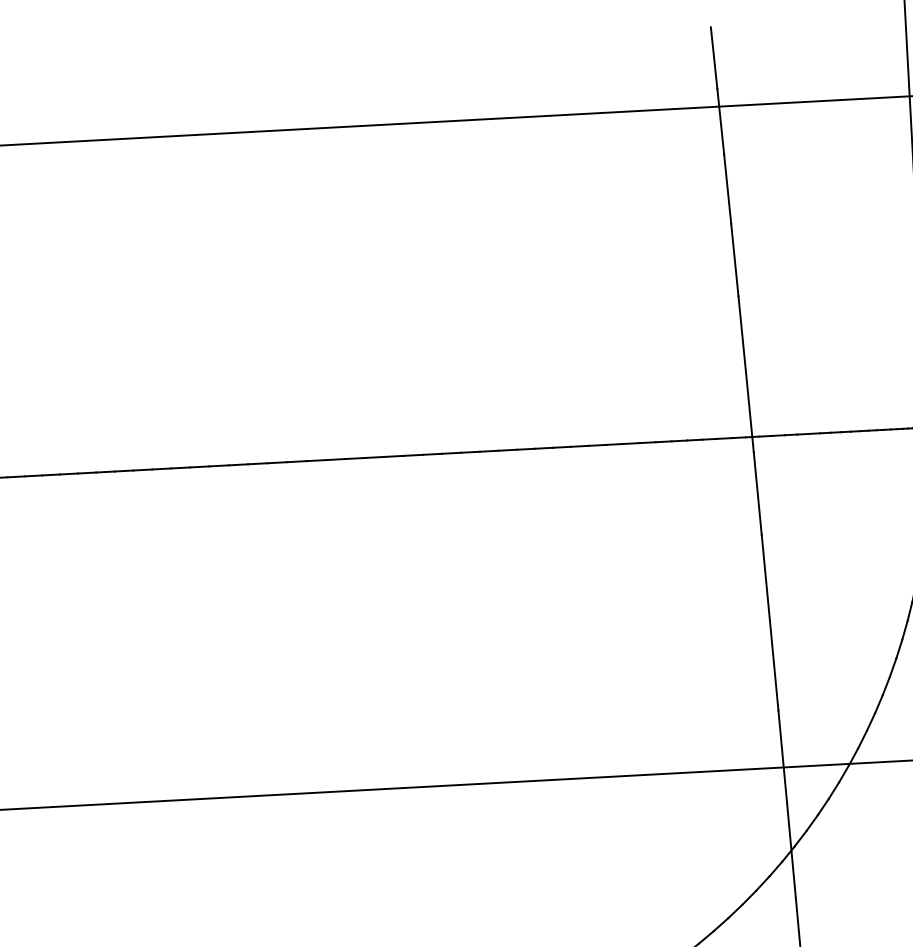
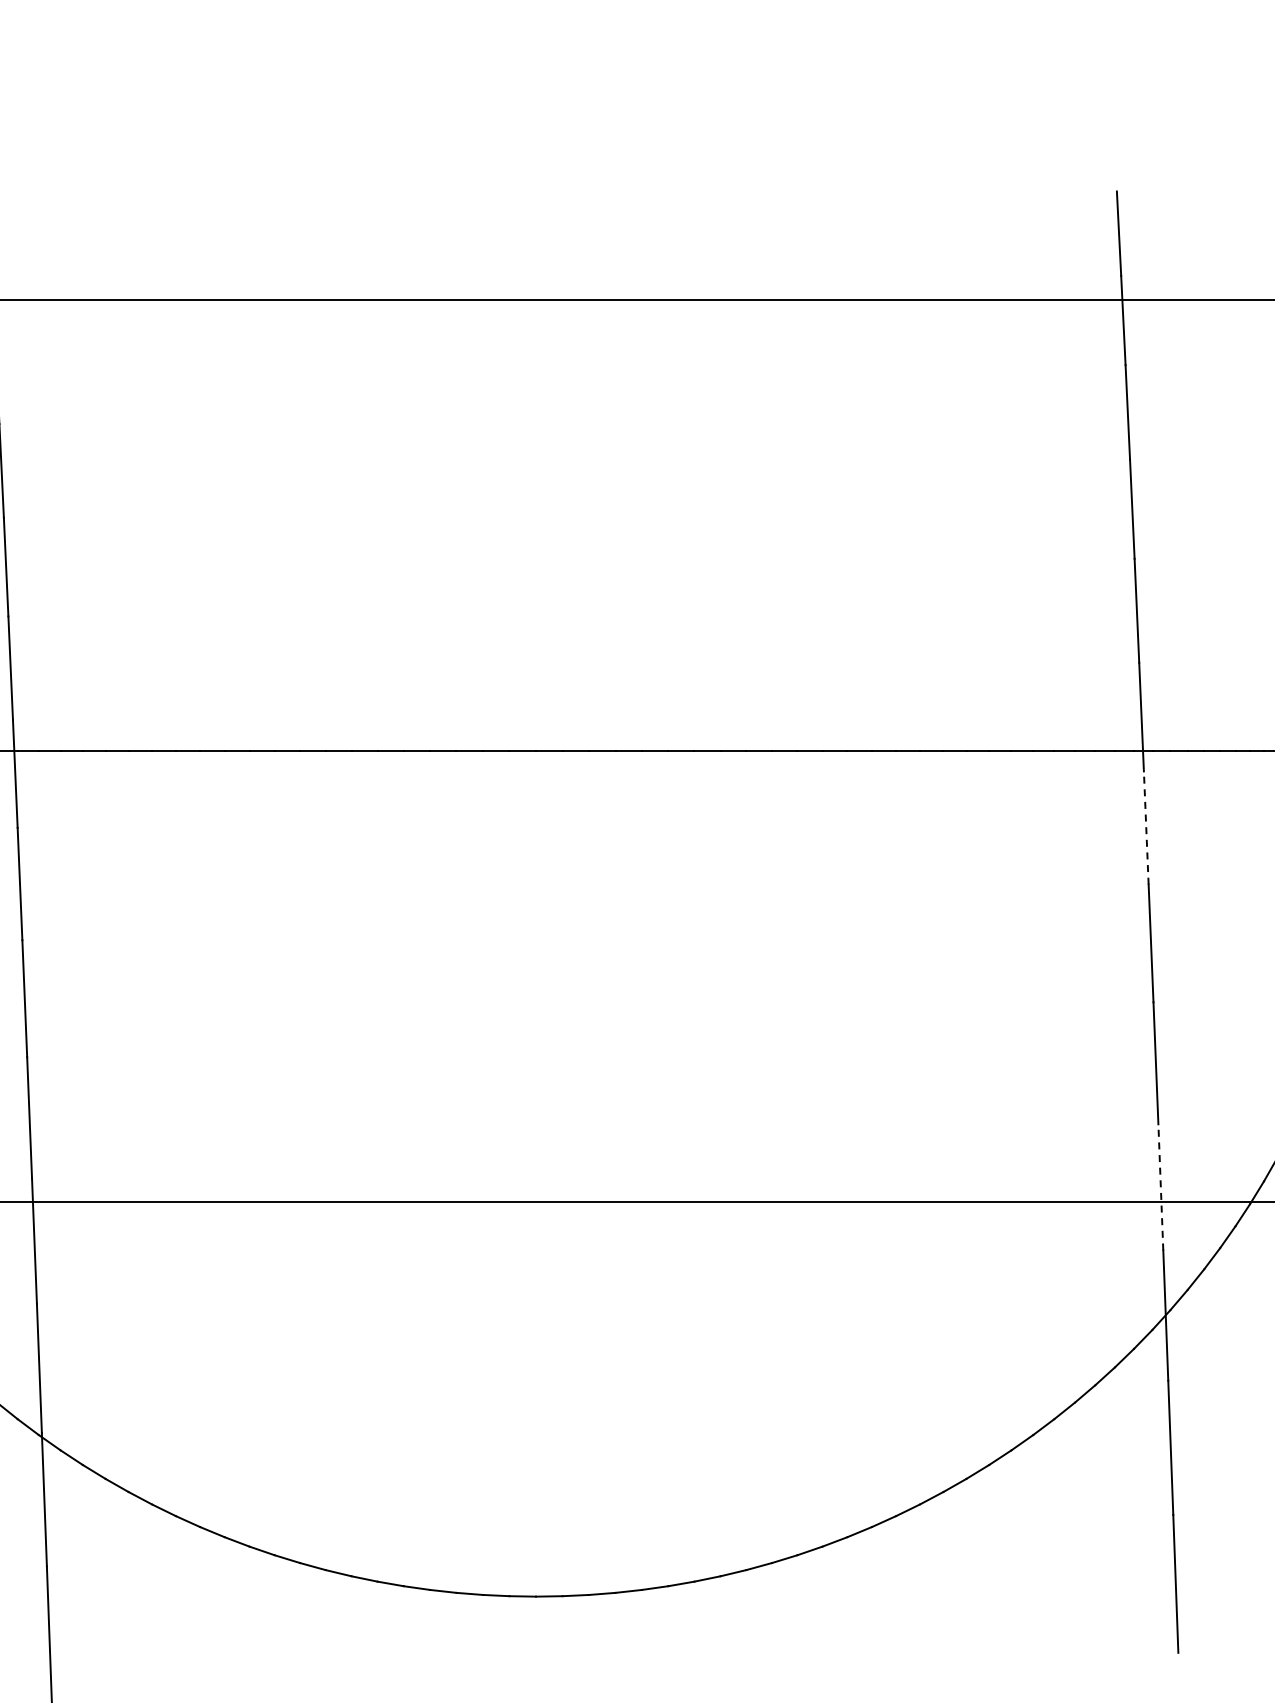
line: (757, 493) -> (1146, 828), solid -> dashed
line: (782, 756) -> (1160, 1186), solid -> dashed

